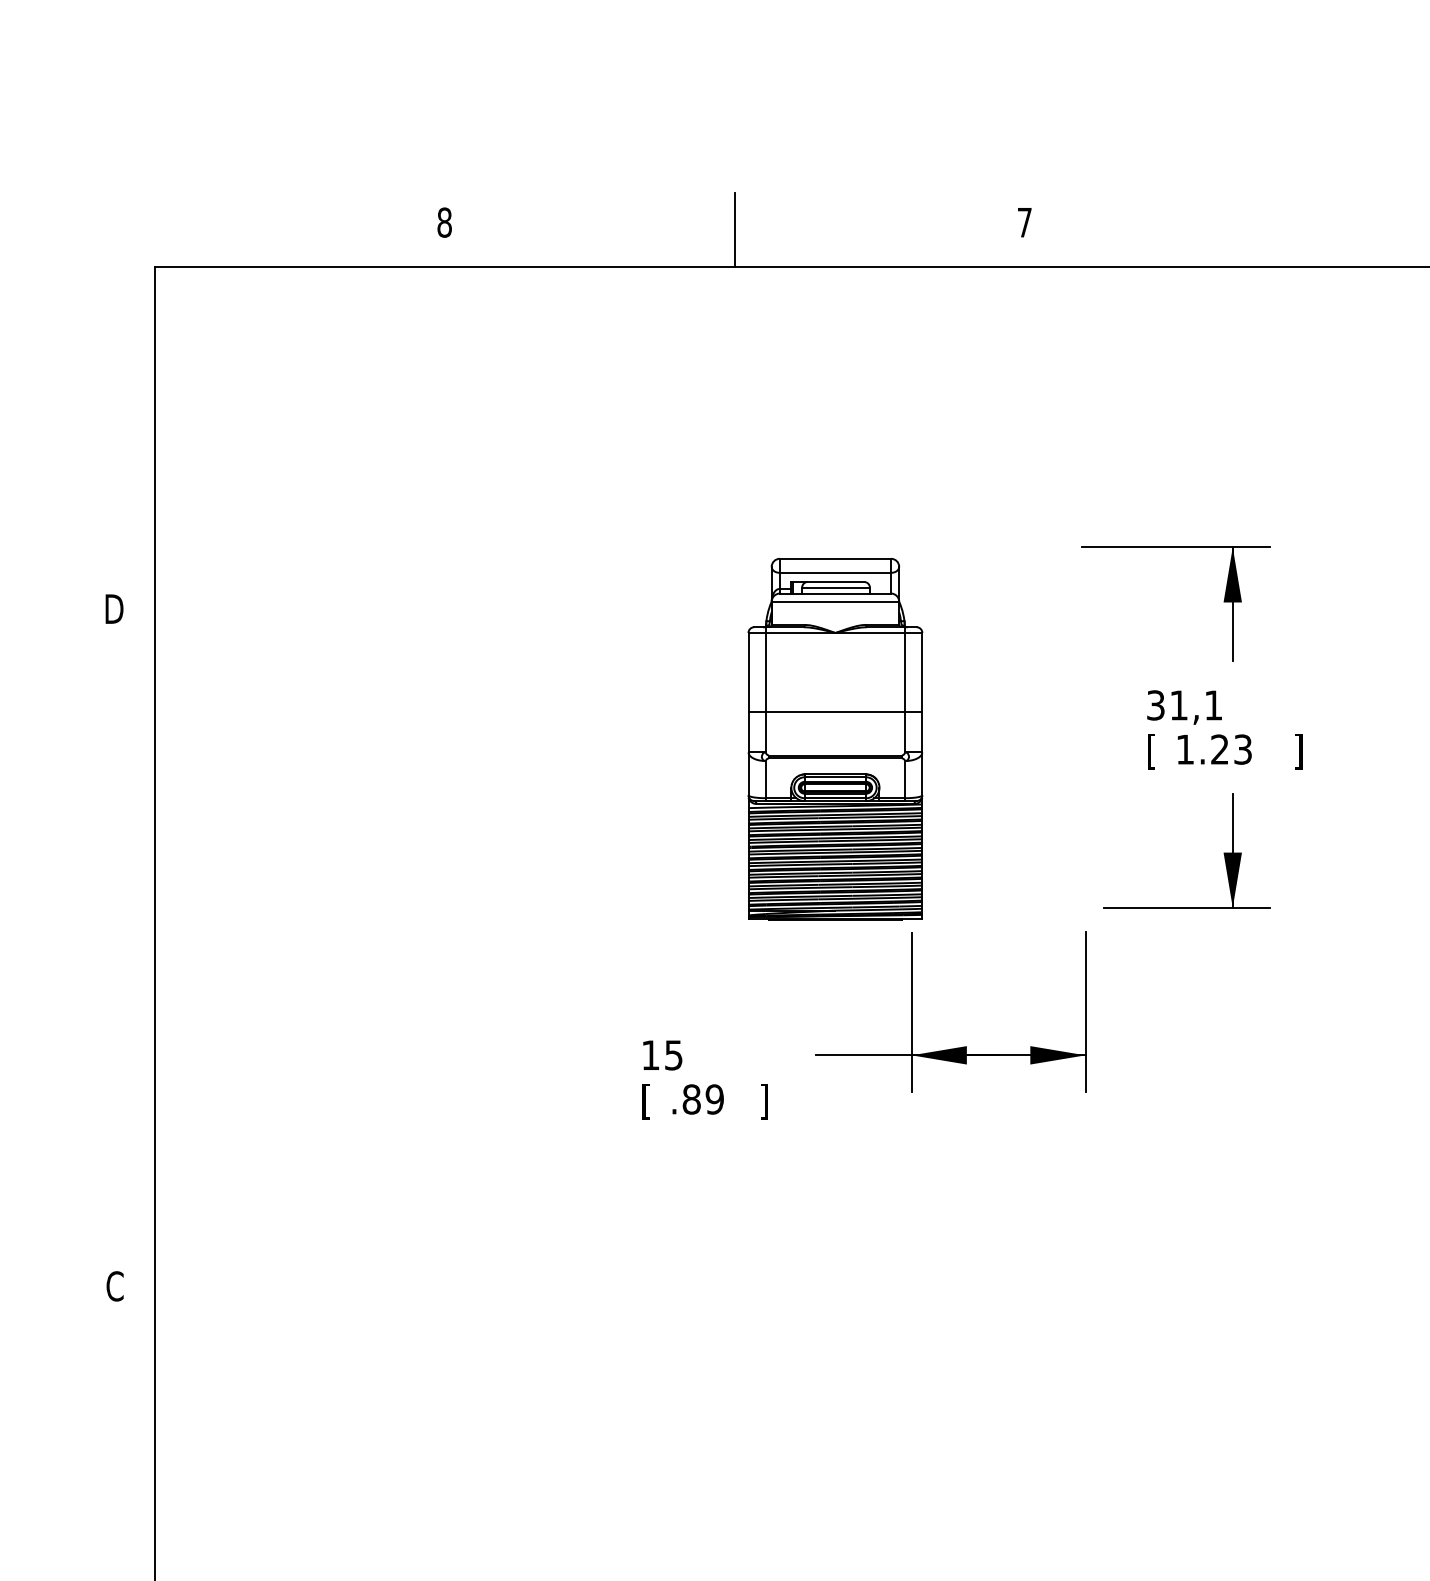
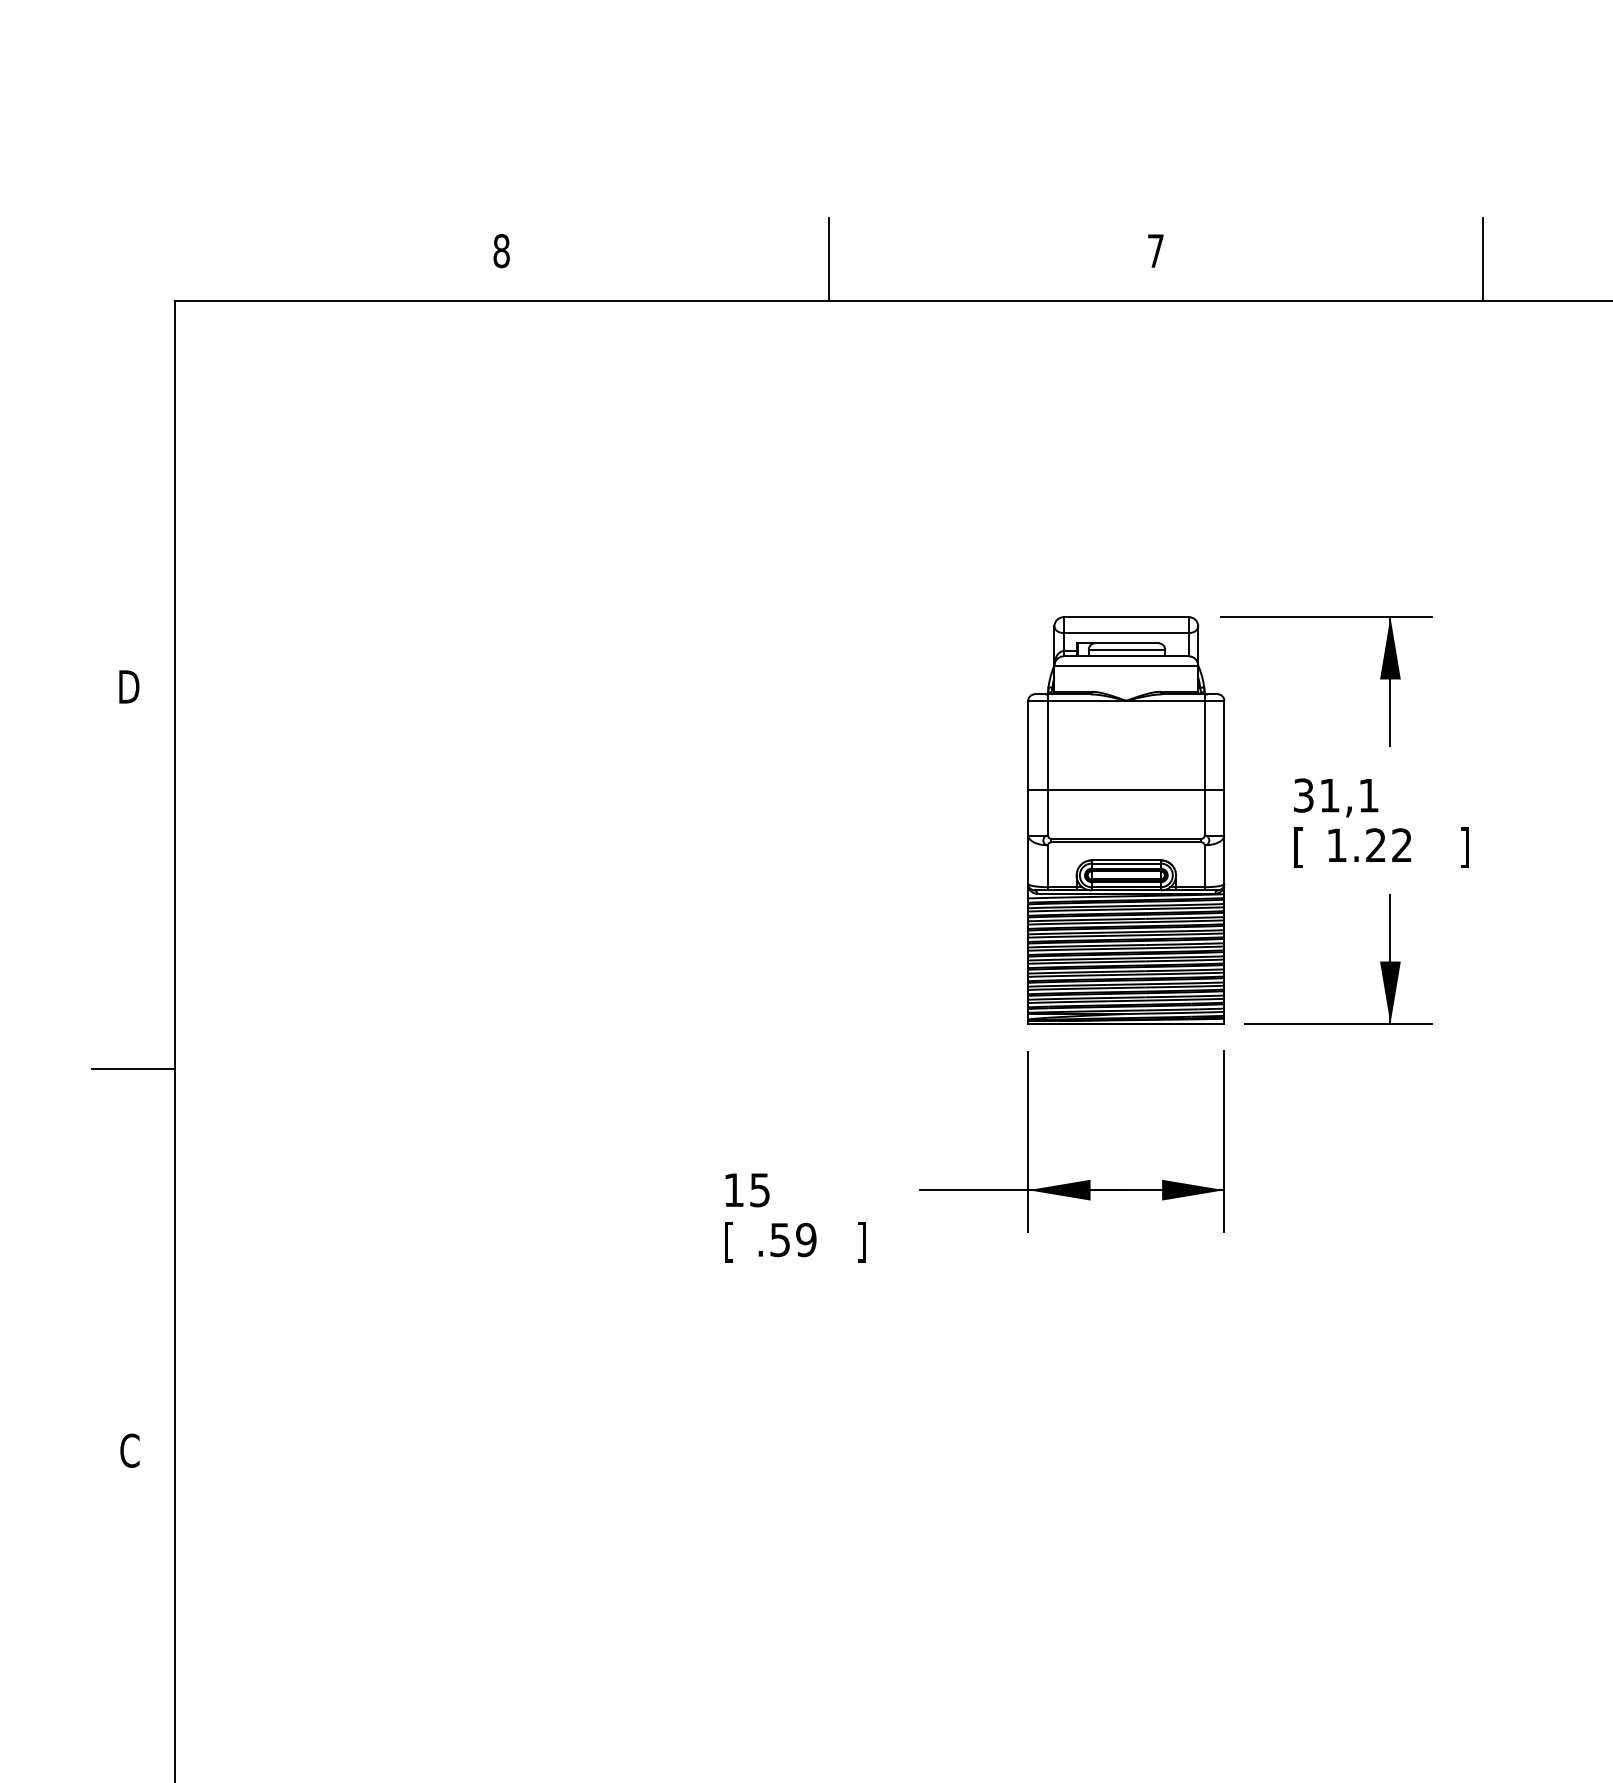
line: (1315, 229) -> (1483, 258), added
part: (835, 739) -> (1126, 820), moved
text: (1242, 749) -> (1401, 845), 1.23 -> 1.22
line: (117, 947) -> (132, 1068), added
text: (691, 1099) -> (780, 1239), .89 -> .59

